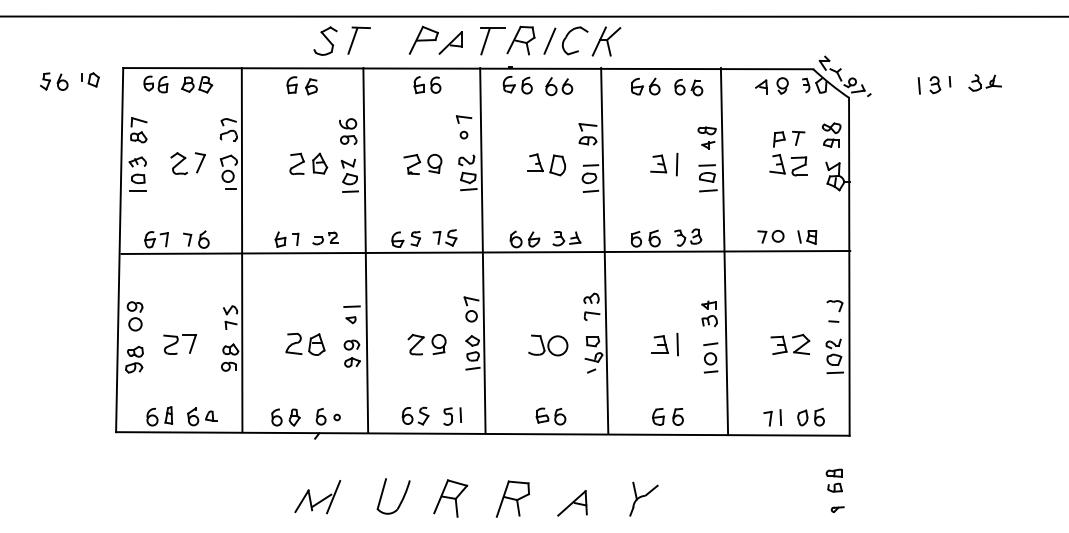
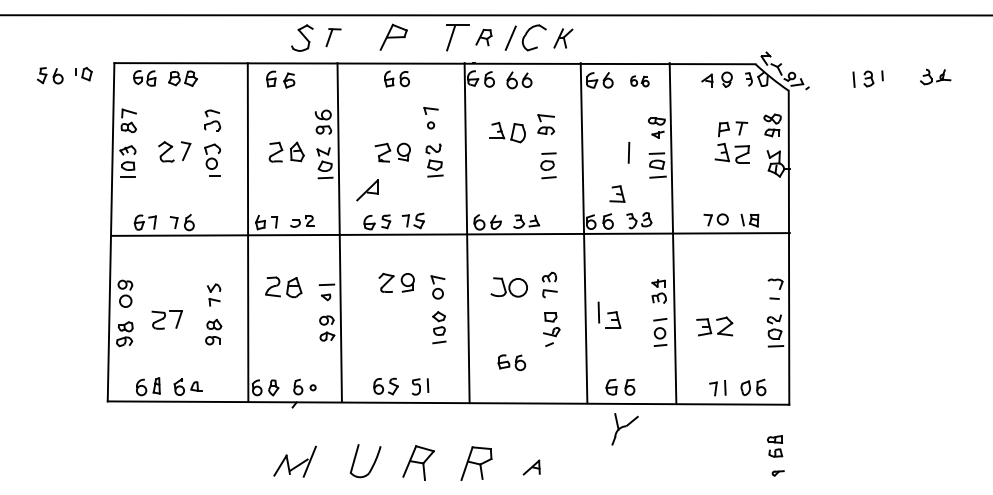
part: (358, 40) -> (332, 37), size x0.7
part: (520, 40) -> (483, 37), size x0.6
part: (606, 41) -> (563, 38), size x0.7
part: (450, 42) -> (367, 189), moved
part: (984, 82) -> (935, 76), moved
part: (688, 87) -> (639, 81), size x0.7
part: (658, 163) -> (617, 193), moved
part: (546, 164) -> (507, 132), moved
line: (241, 250) -> (247, 232), moved
line: (482, 250) -> (466, 232), moved
line: (604, 250) -> (583, 232), moved
part: (305, 343) -> (283, 286), moved
part: (790, 343) -> (714, 325), moved
part: (426, 344) -> (396, 282), moved
line: (677, 344) -> (598, 312), moved
part: (548, 345) -> (509, 287), moved
part: (550, 416) -> (511, 362), moved
part: (643, 498) -> (624, 428), moved
part: (572, 503) -> (531, 467), size x0.6

